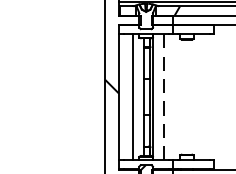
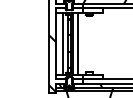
line: (164, 96) -> (78, 43), dashed -> solid

